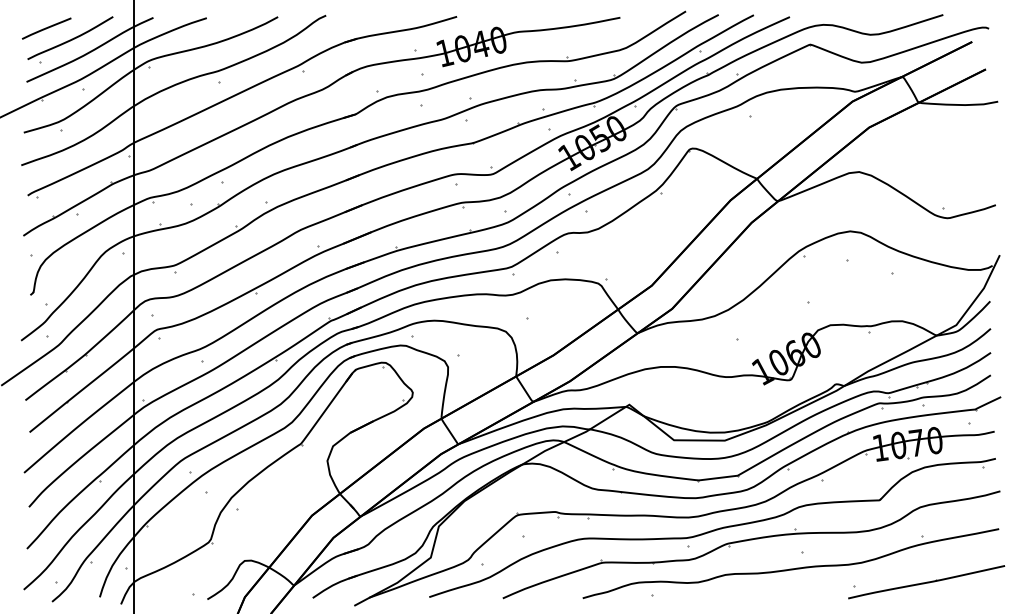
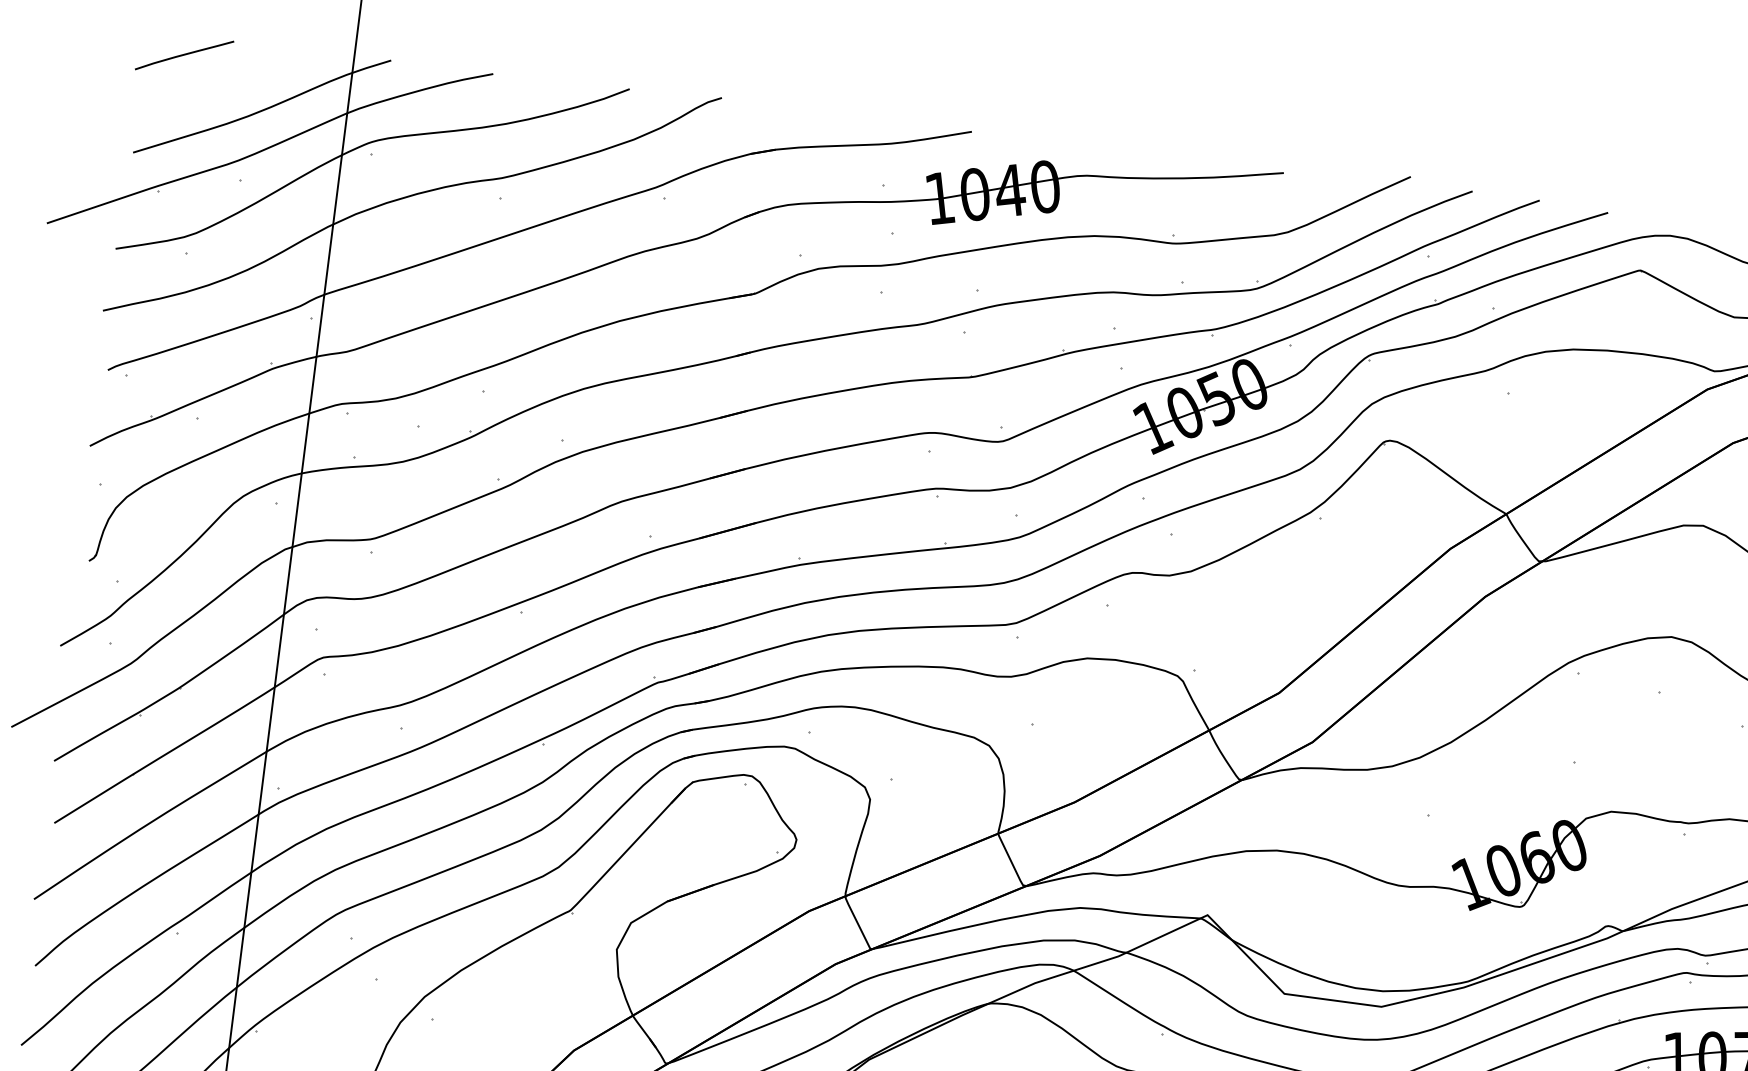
part: (70, 39) -> (227, 81), removed

